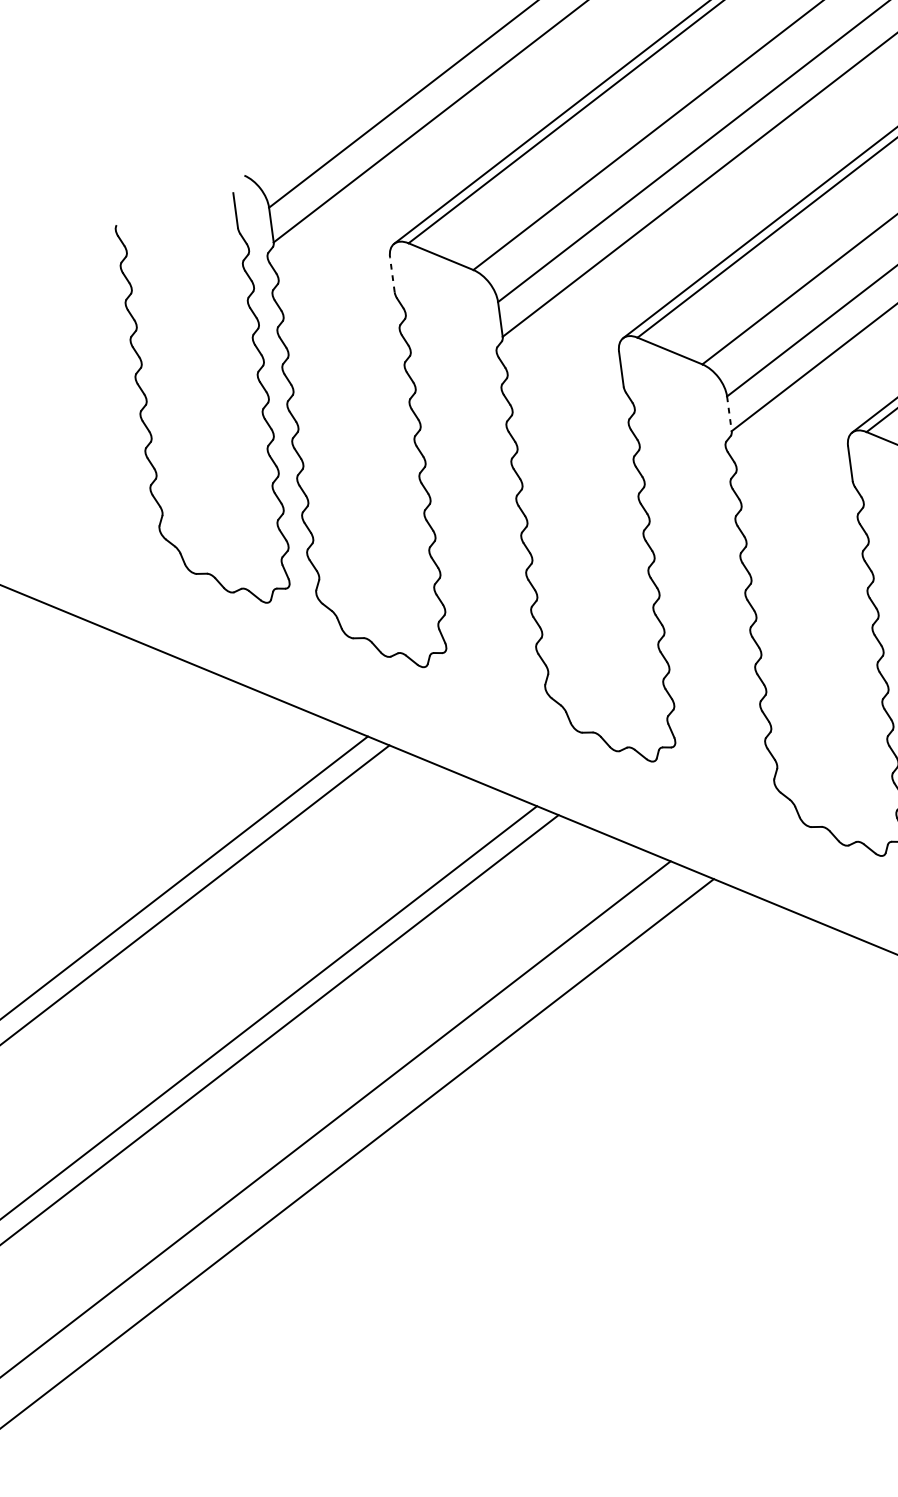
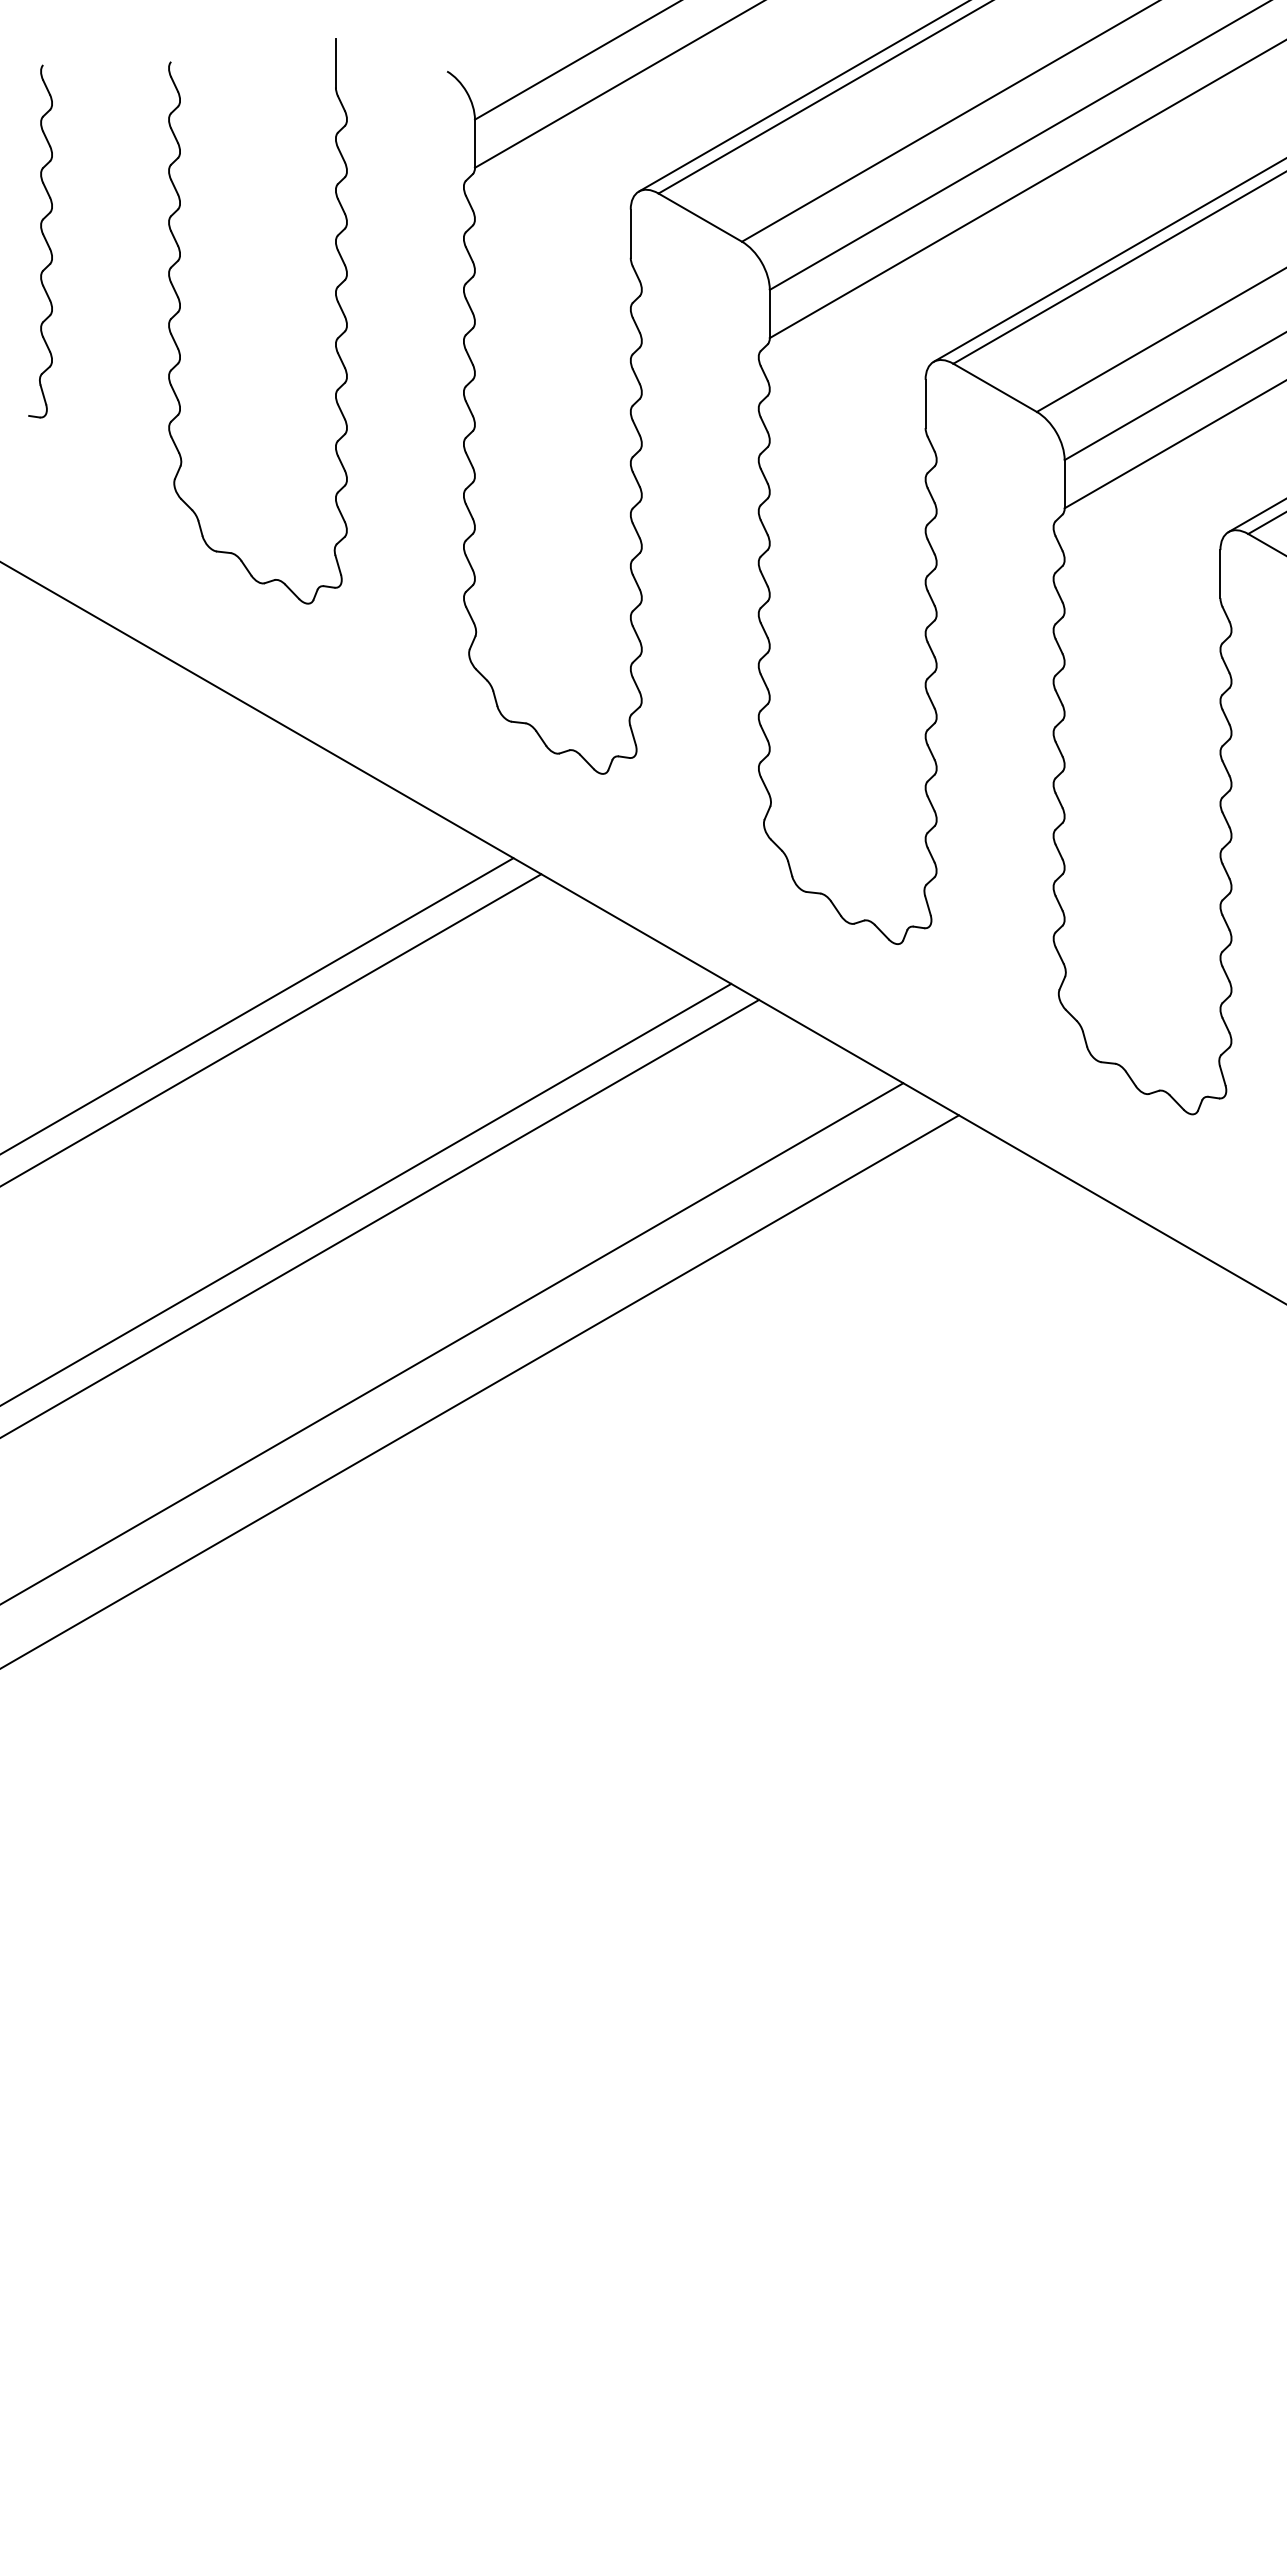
line: (392, 274) -> (630, 233), dashed -> solid
part: (147, 403) -> (180, 310), moved
line: (729, 414) -> (1064, 484), dashed -> solid

